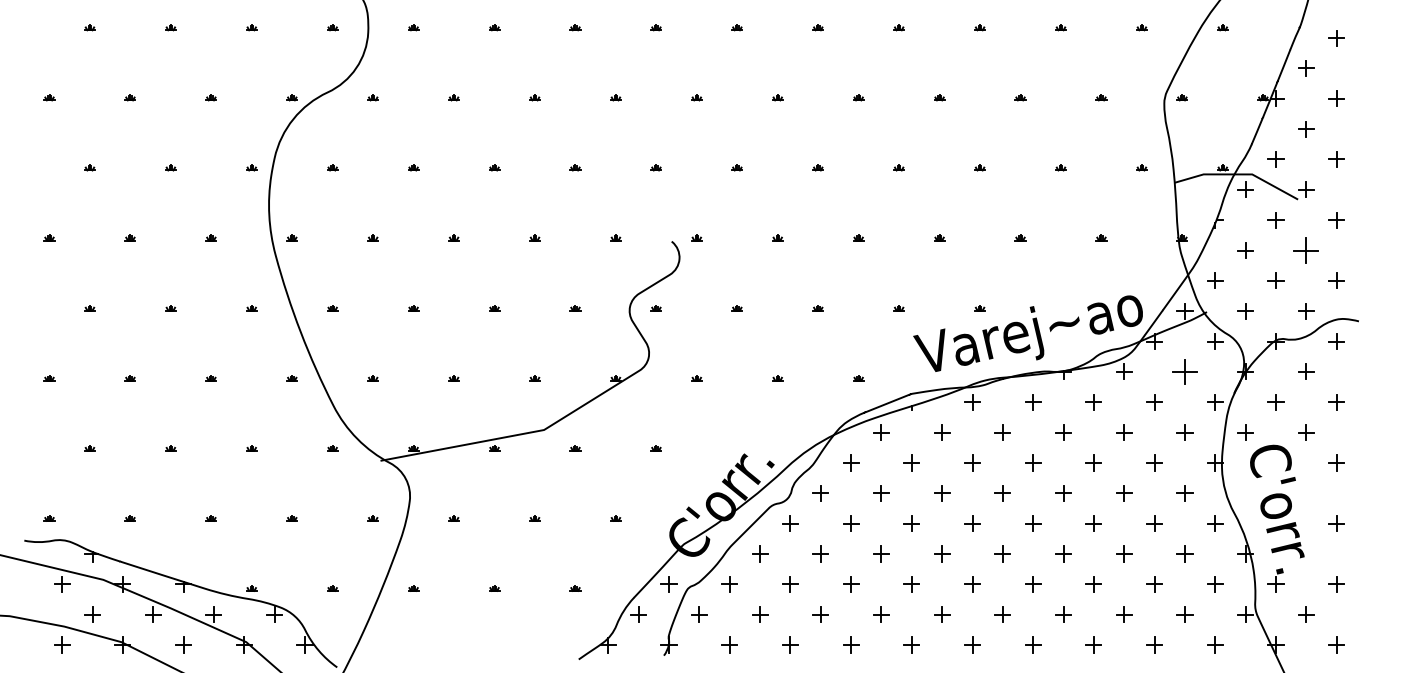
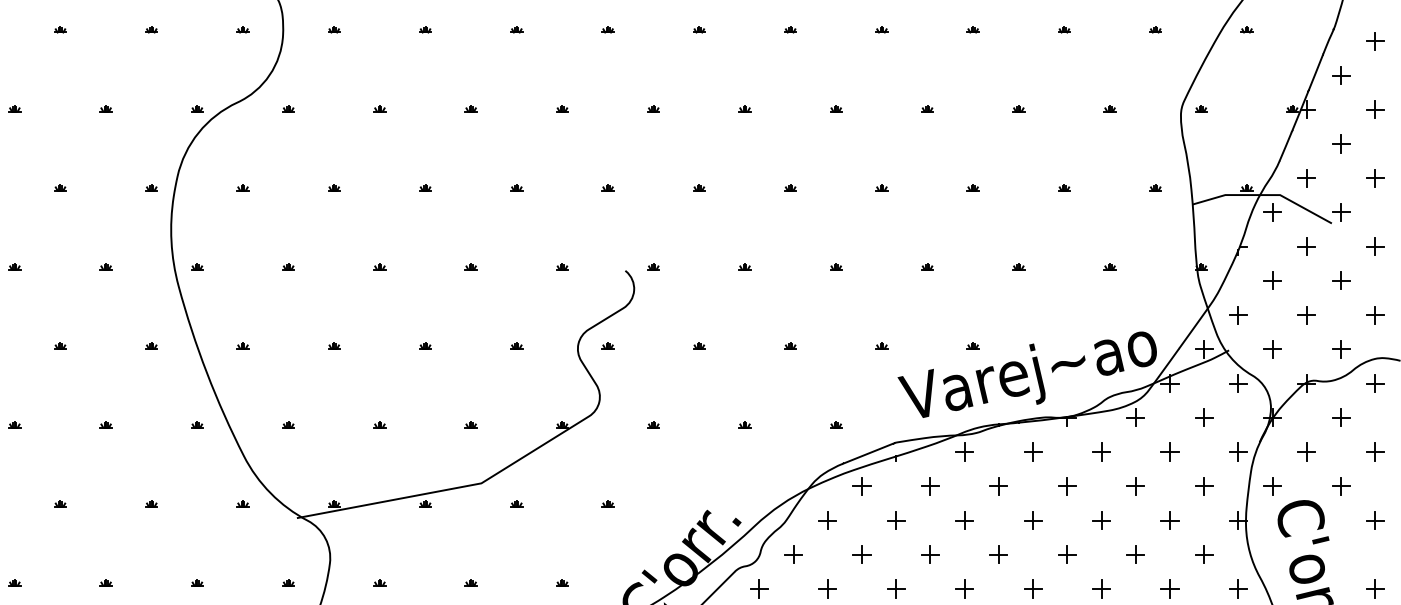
part: (1306, 250) -> (1341, 280), size x0.62
part: (1184, 371) -> (1203, 417), size x0.62

